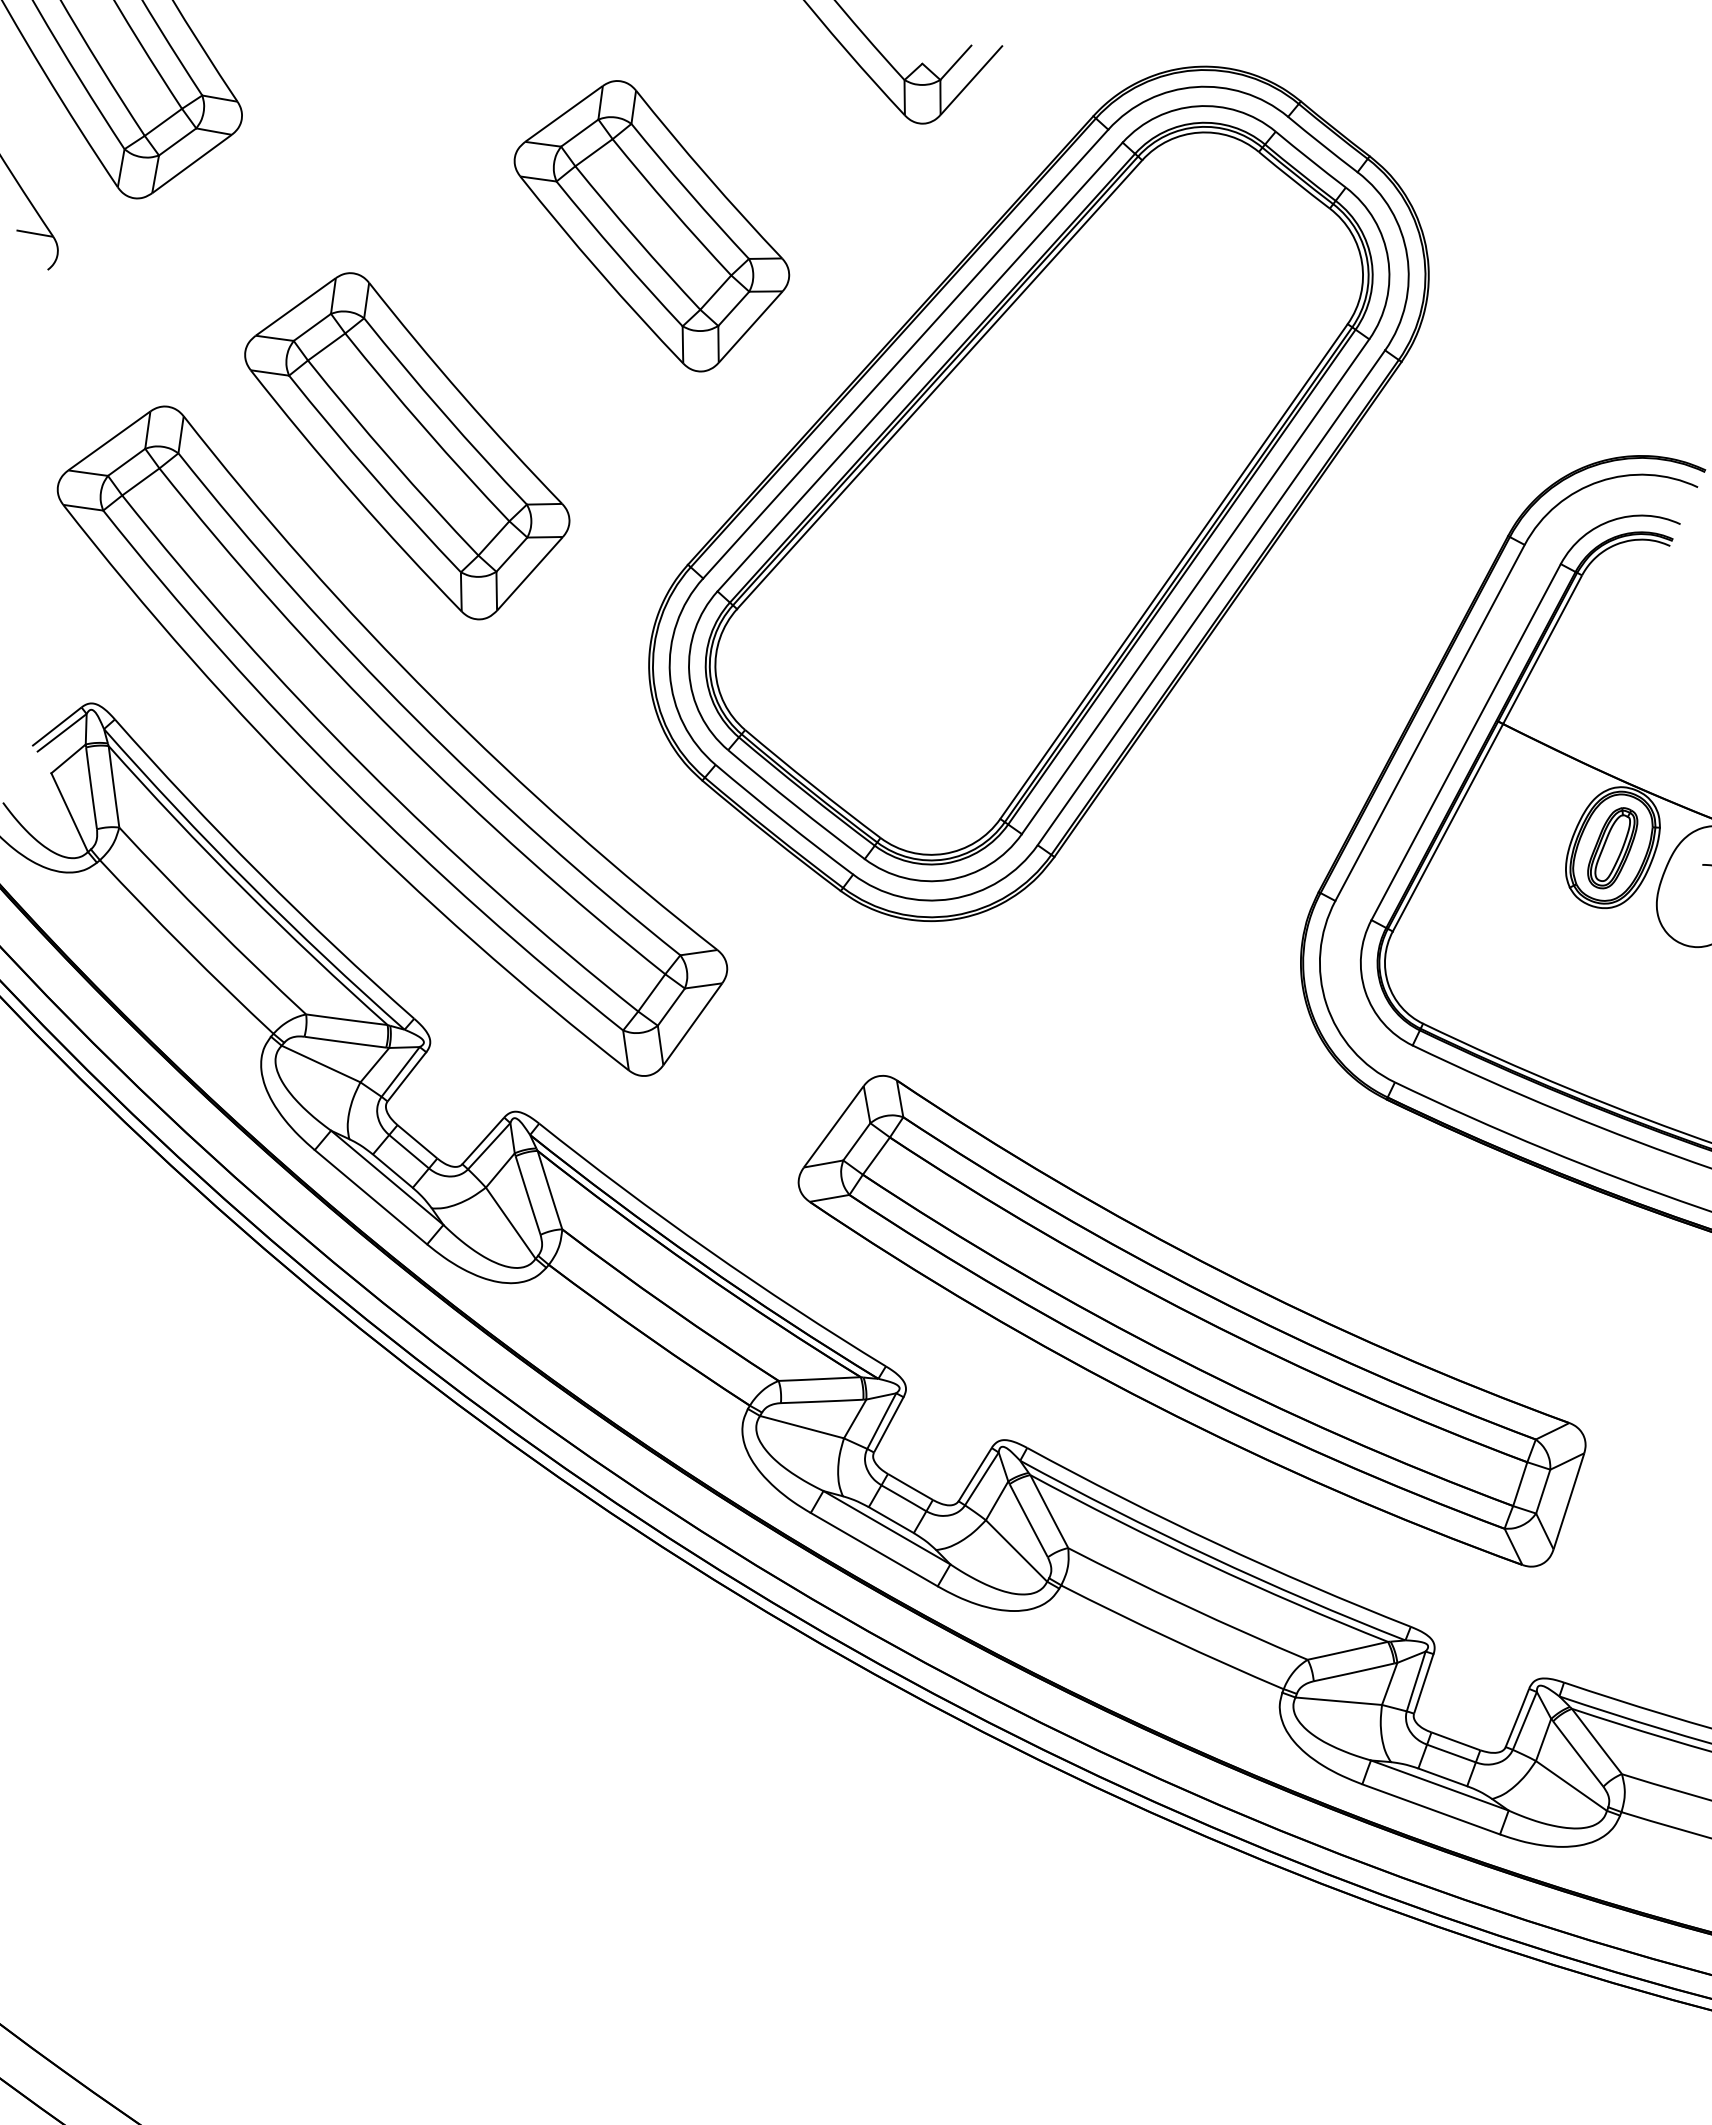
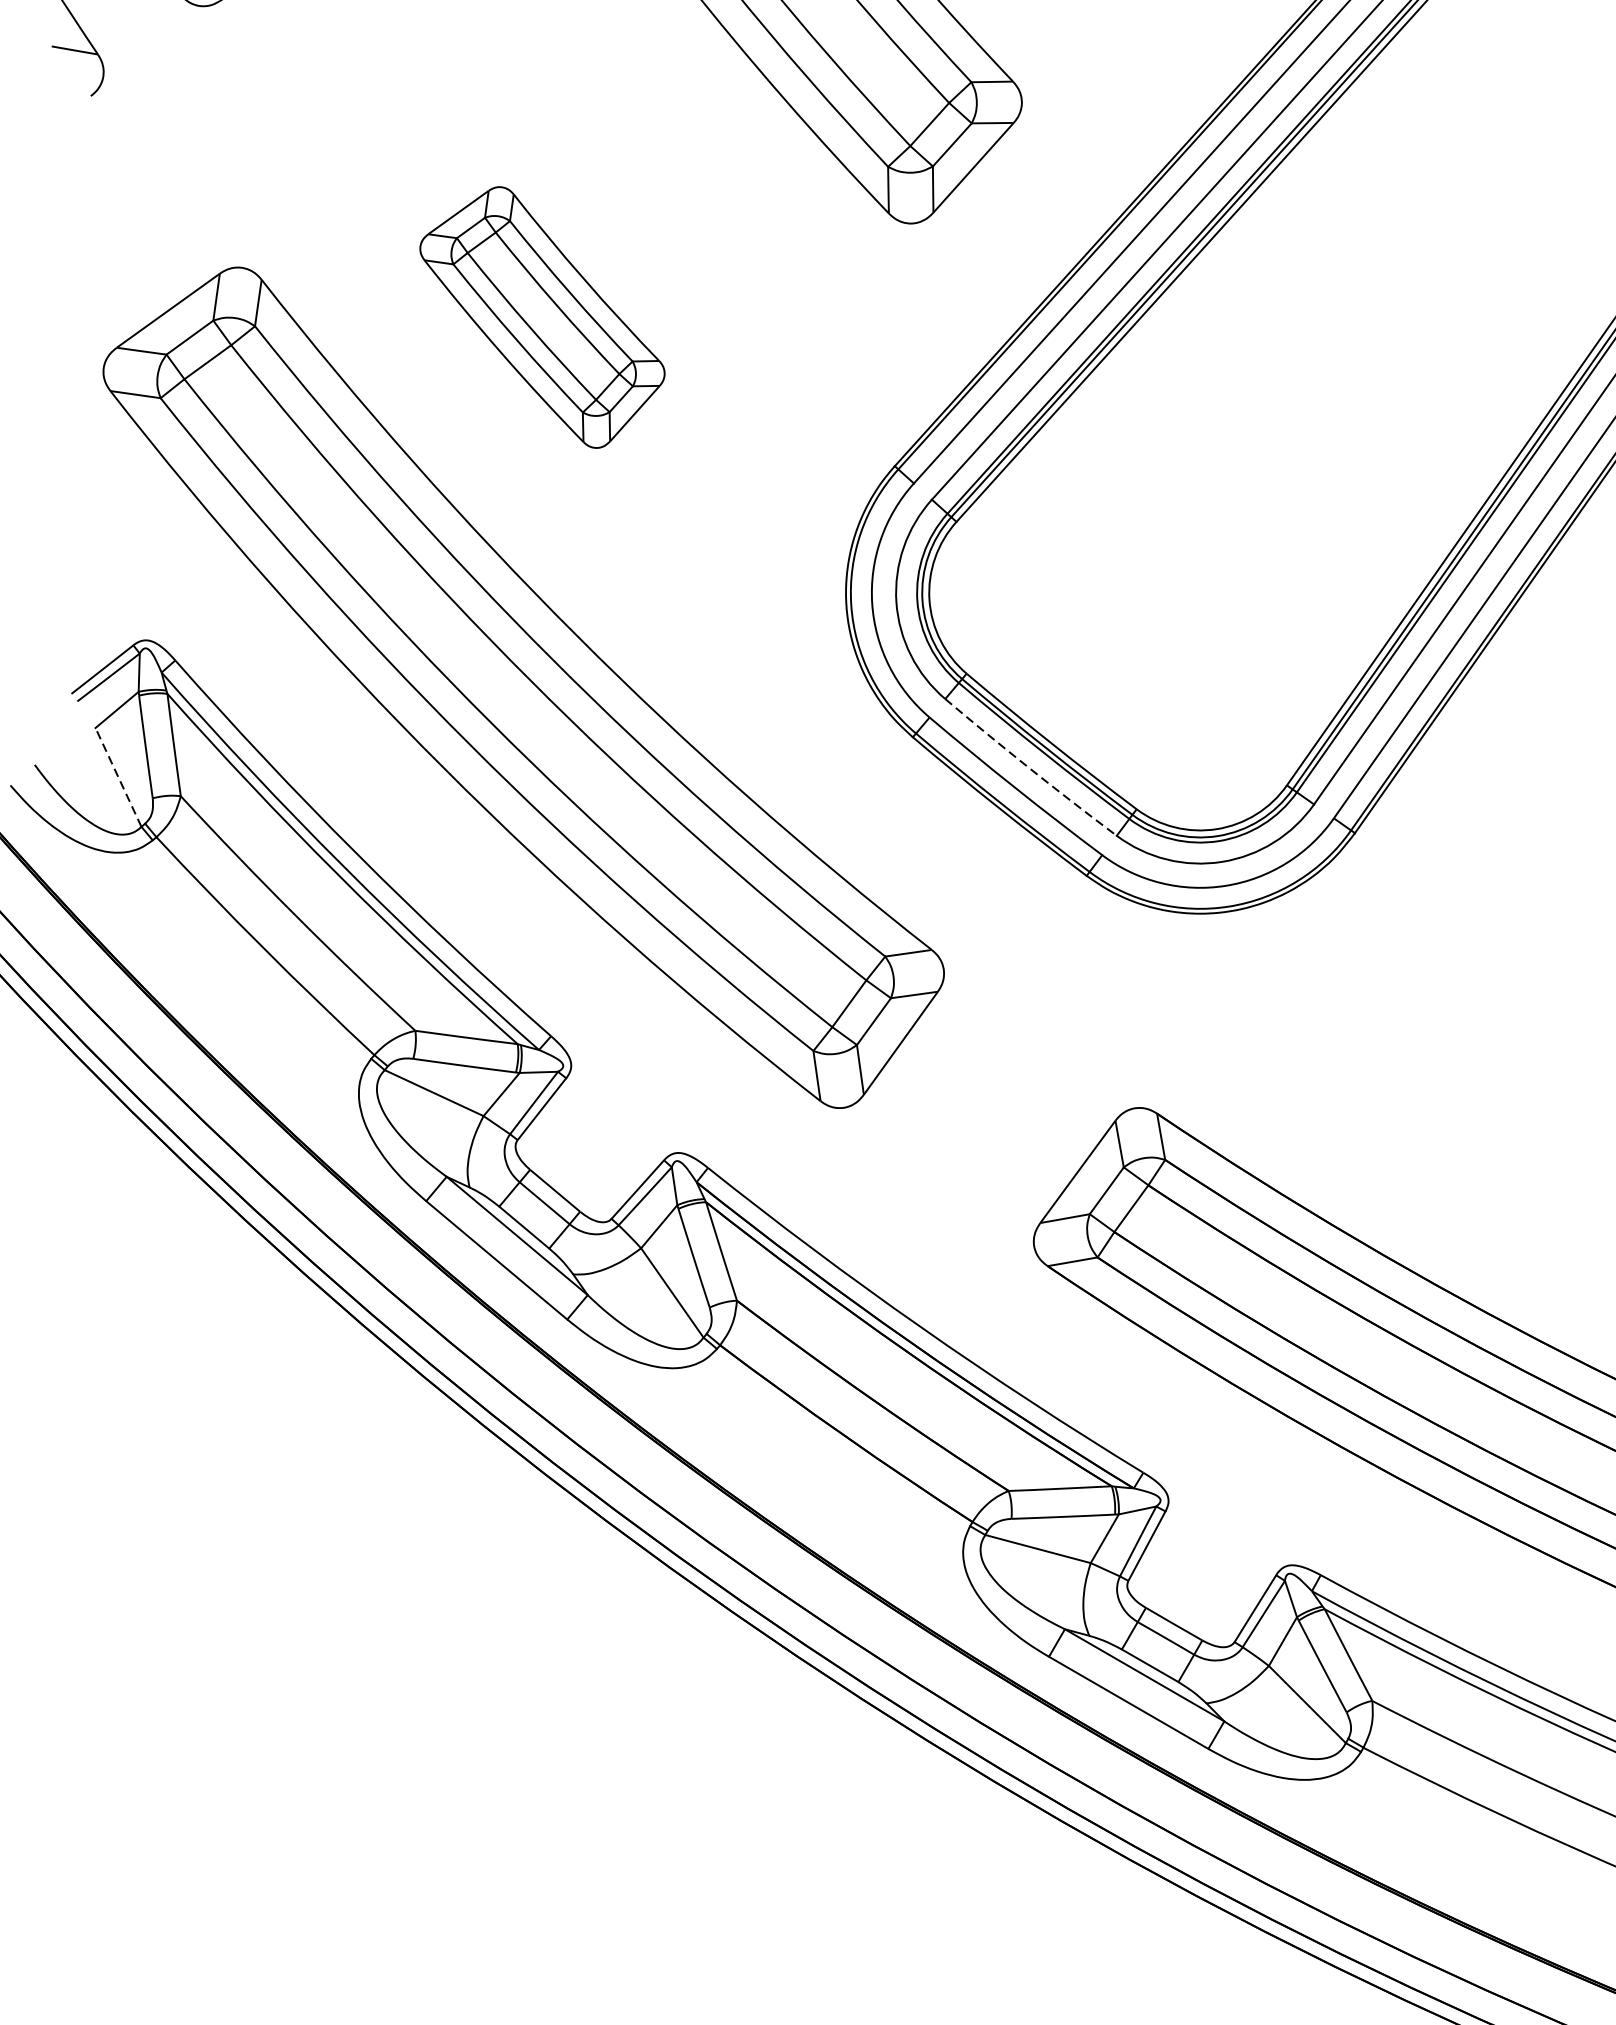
part: (407, 446) -> (542, 317), size x0.6
arc: (795, 805) -> (1029, 768), solid -> dashed
line: (69, 812) -> (118, 777), solid -> dashed

